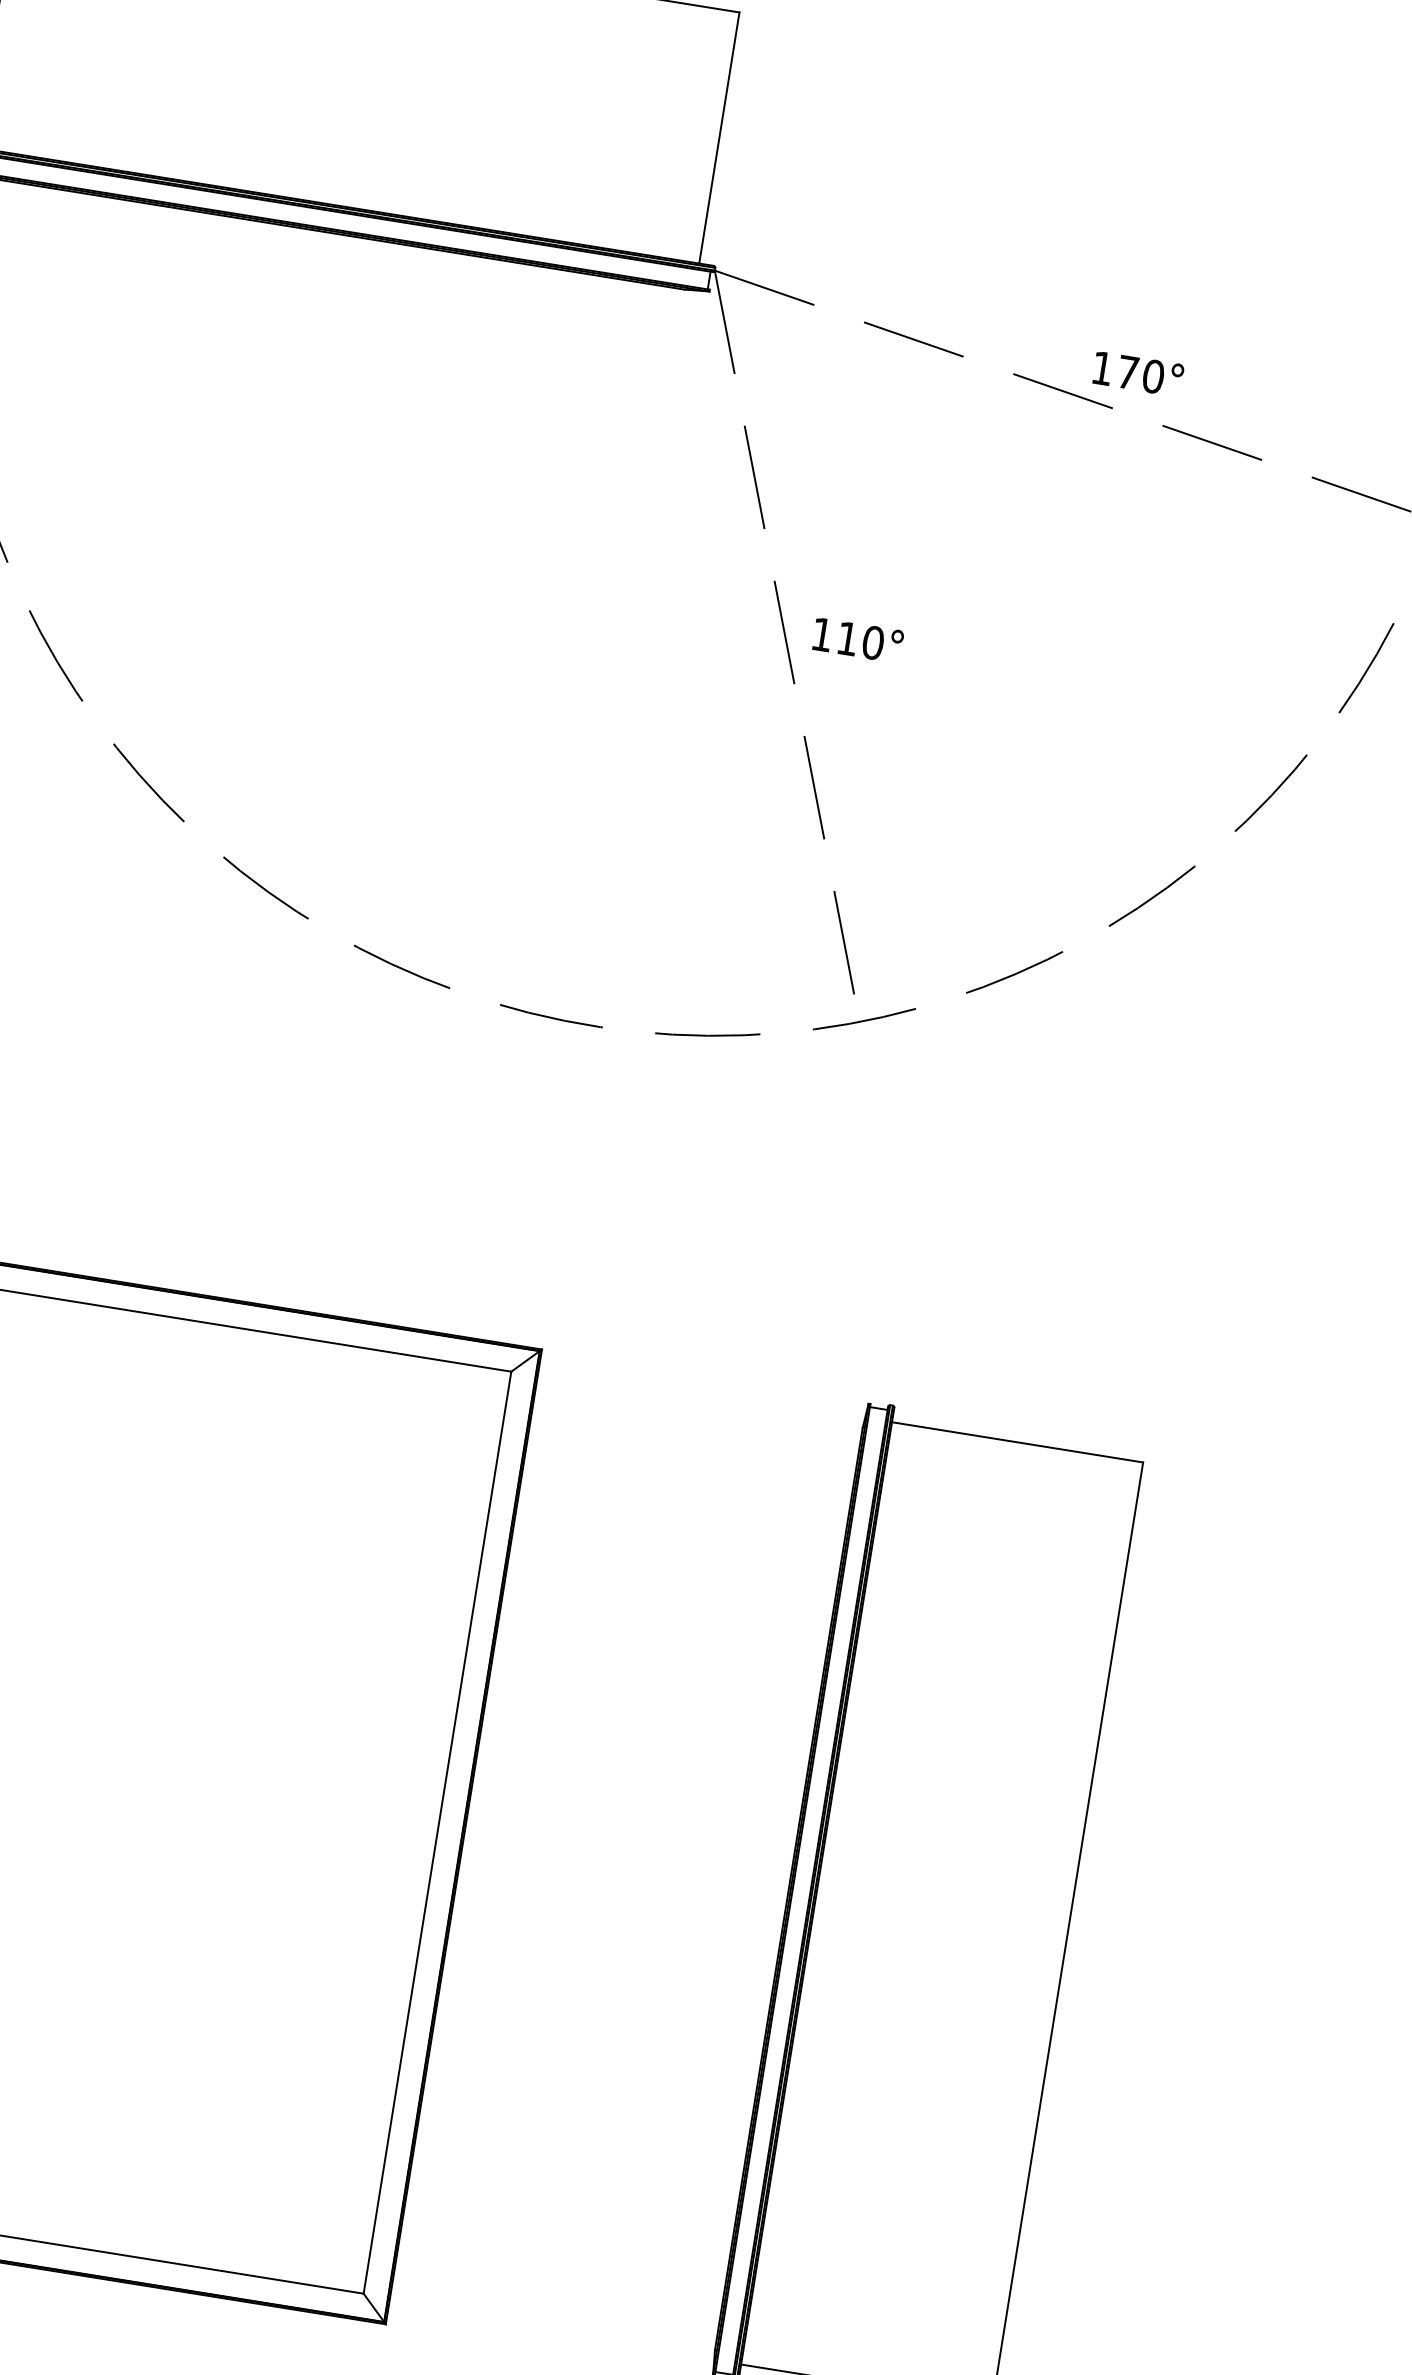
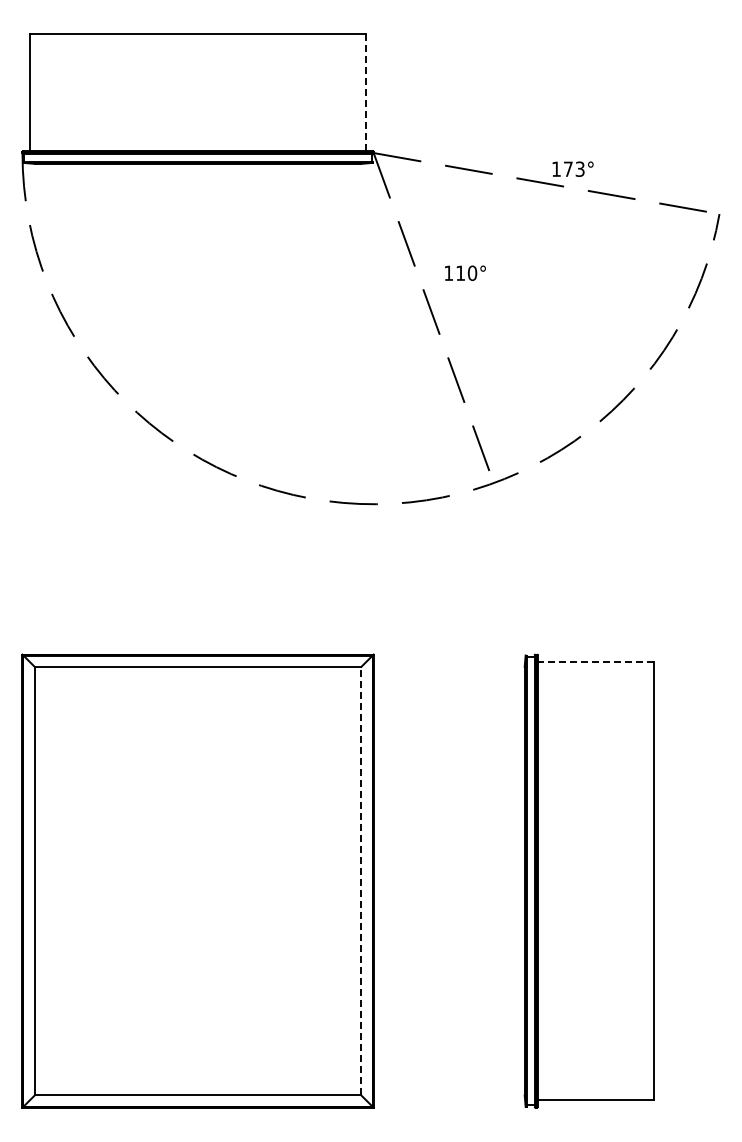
line: (719, 140) -> (366, 93), solid -> dashed
text: (1152, 374) -> (579, 168), 170° -> 173°
text: (858, 638) -> (465, 272), moved
line: (1016, 1442) -> (595, 662), solid -> dashed
line: (437, 1831) -> (361, 880), solid -> dashed

